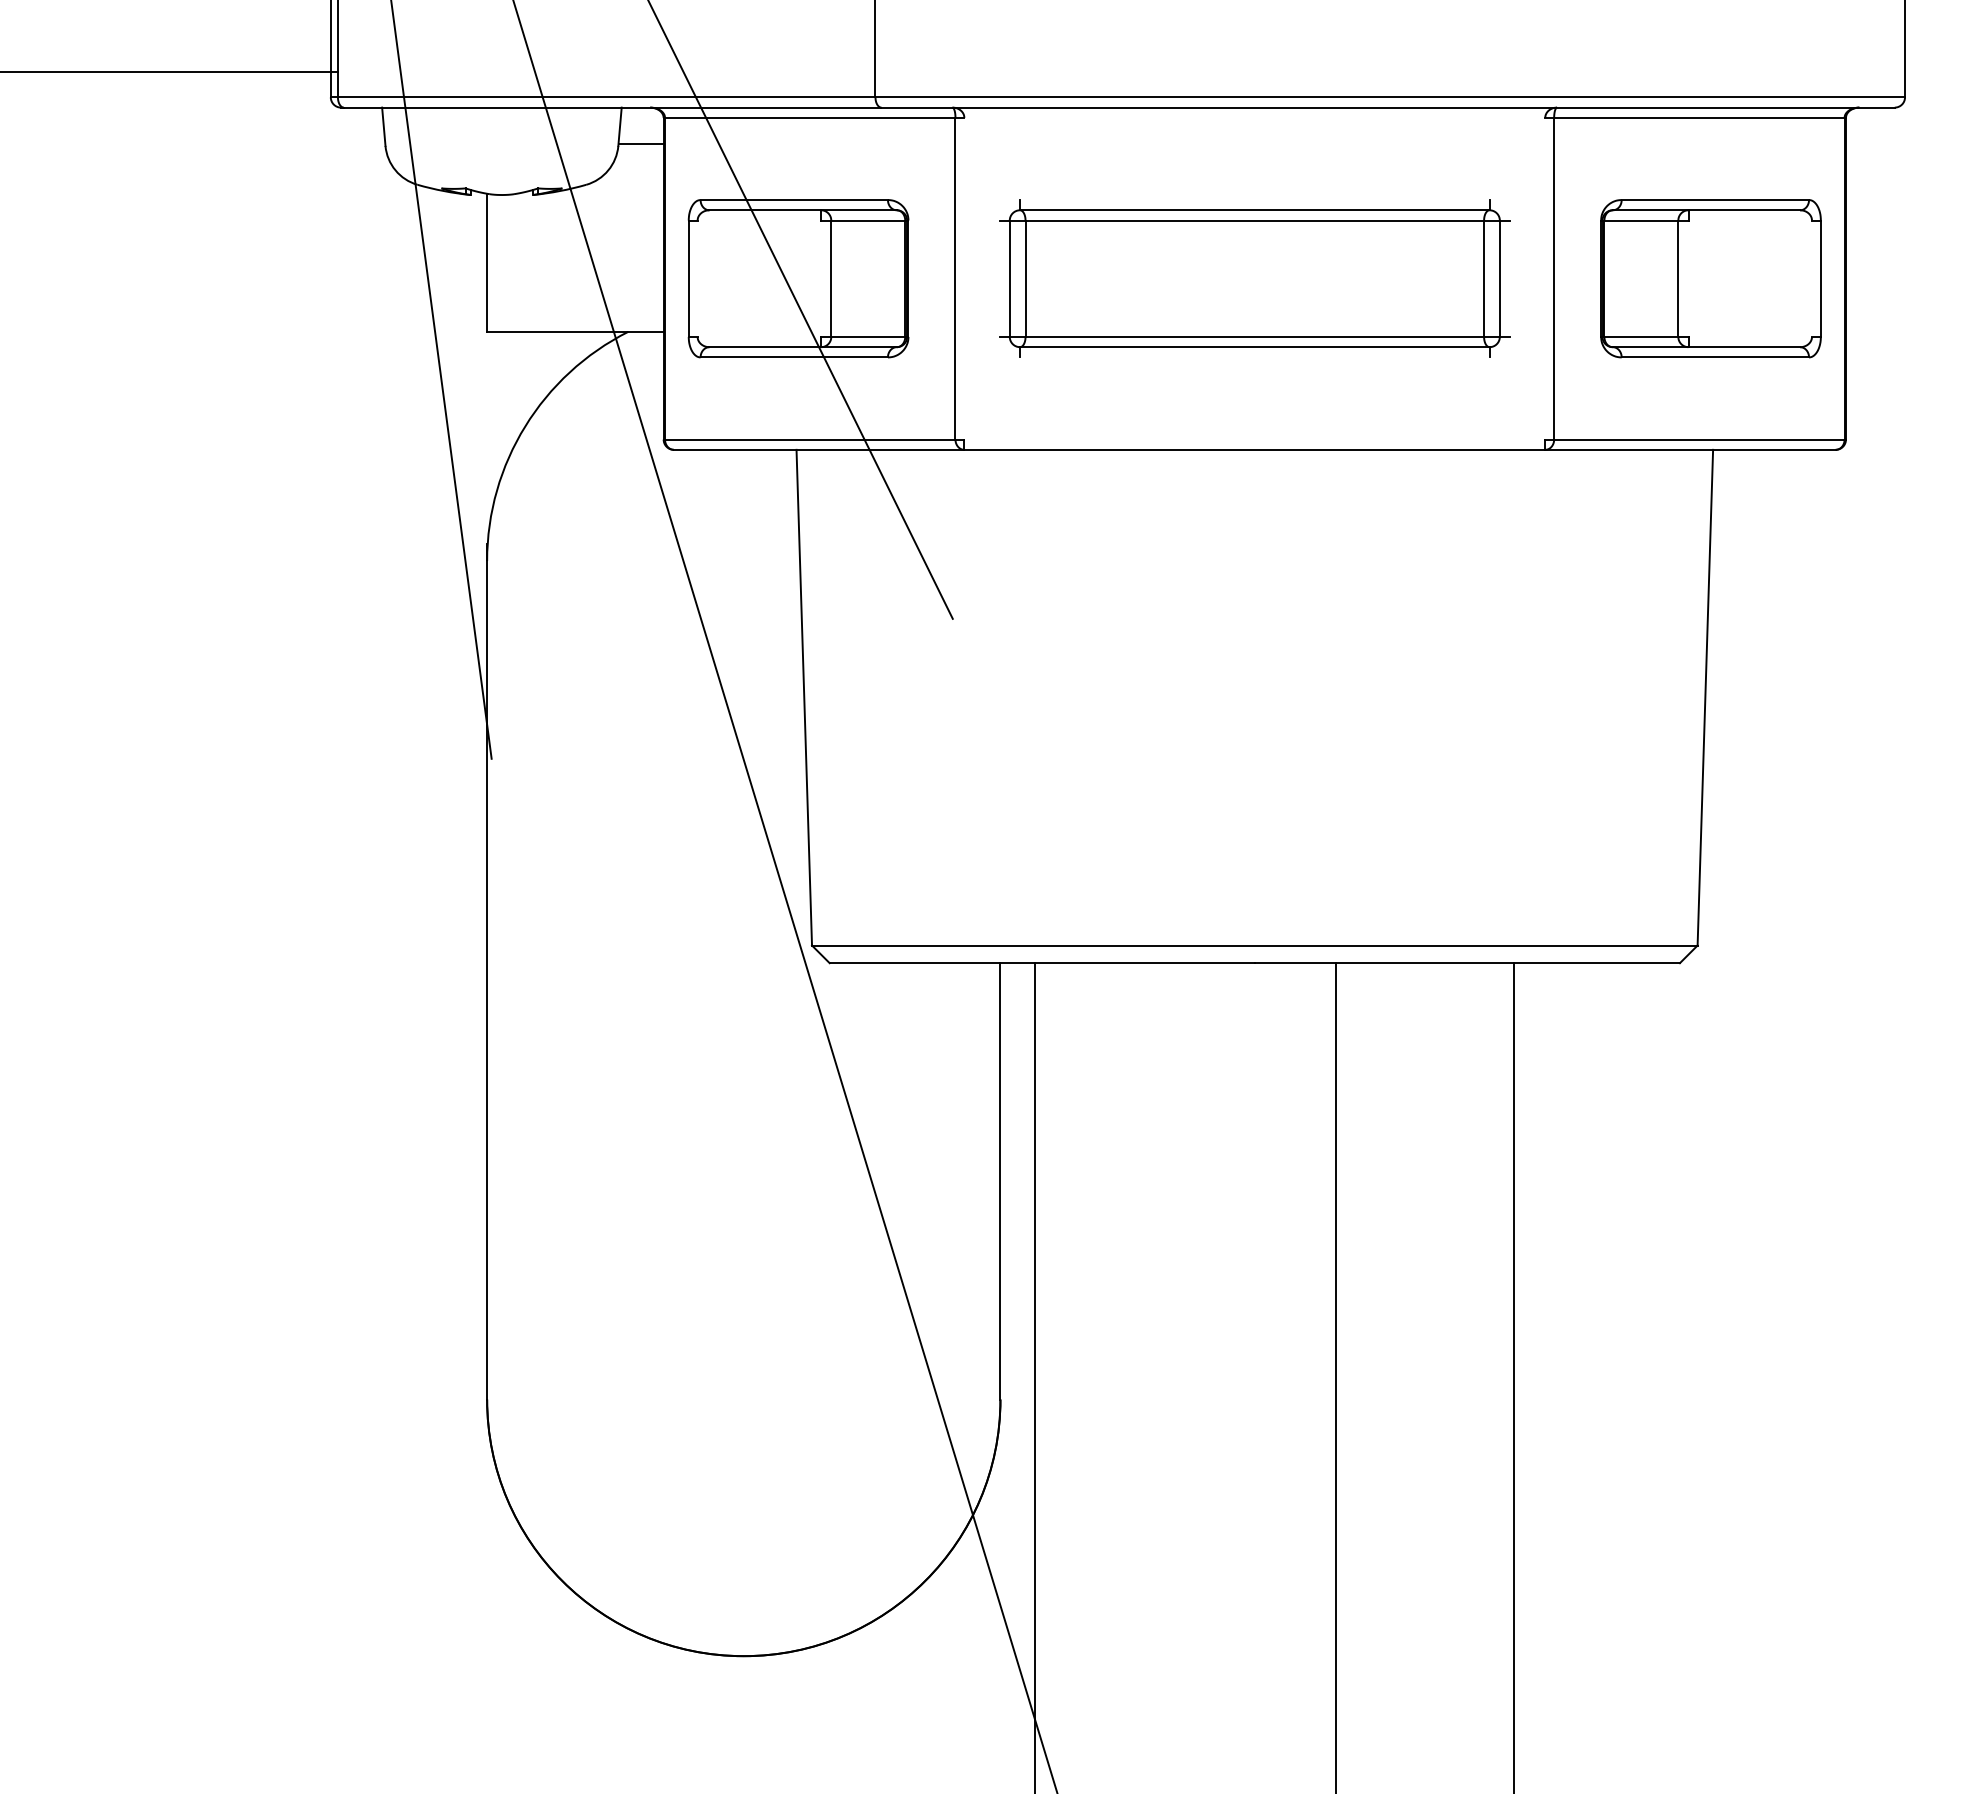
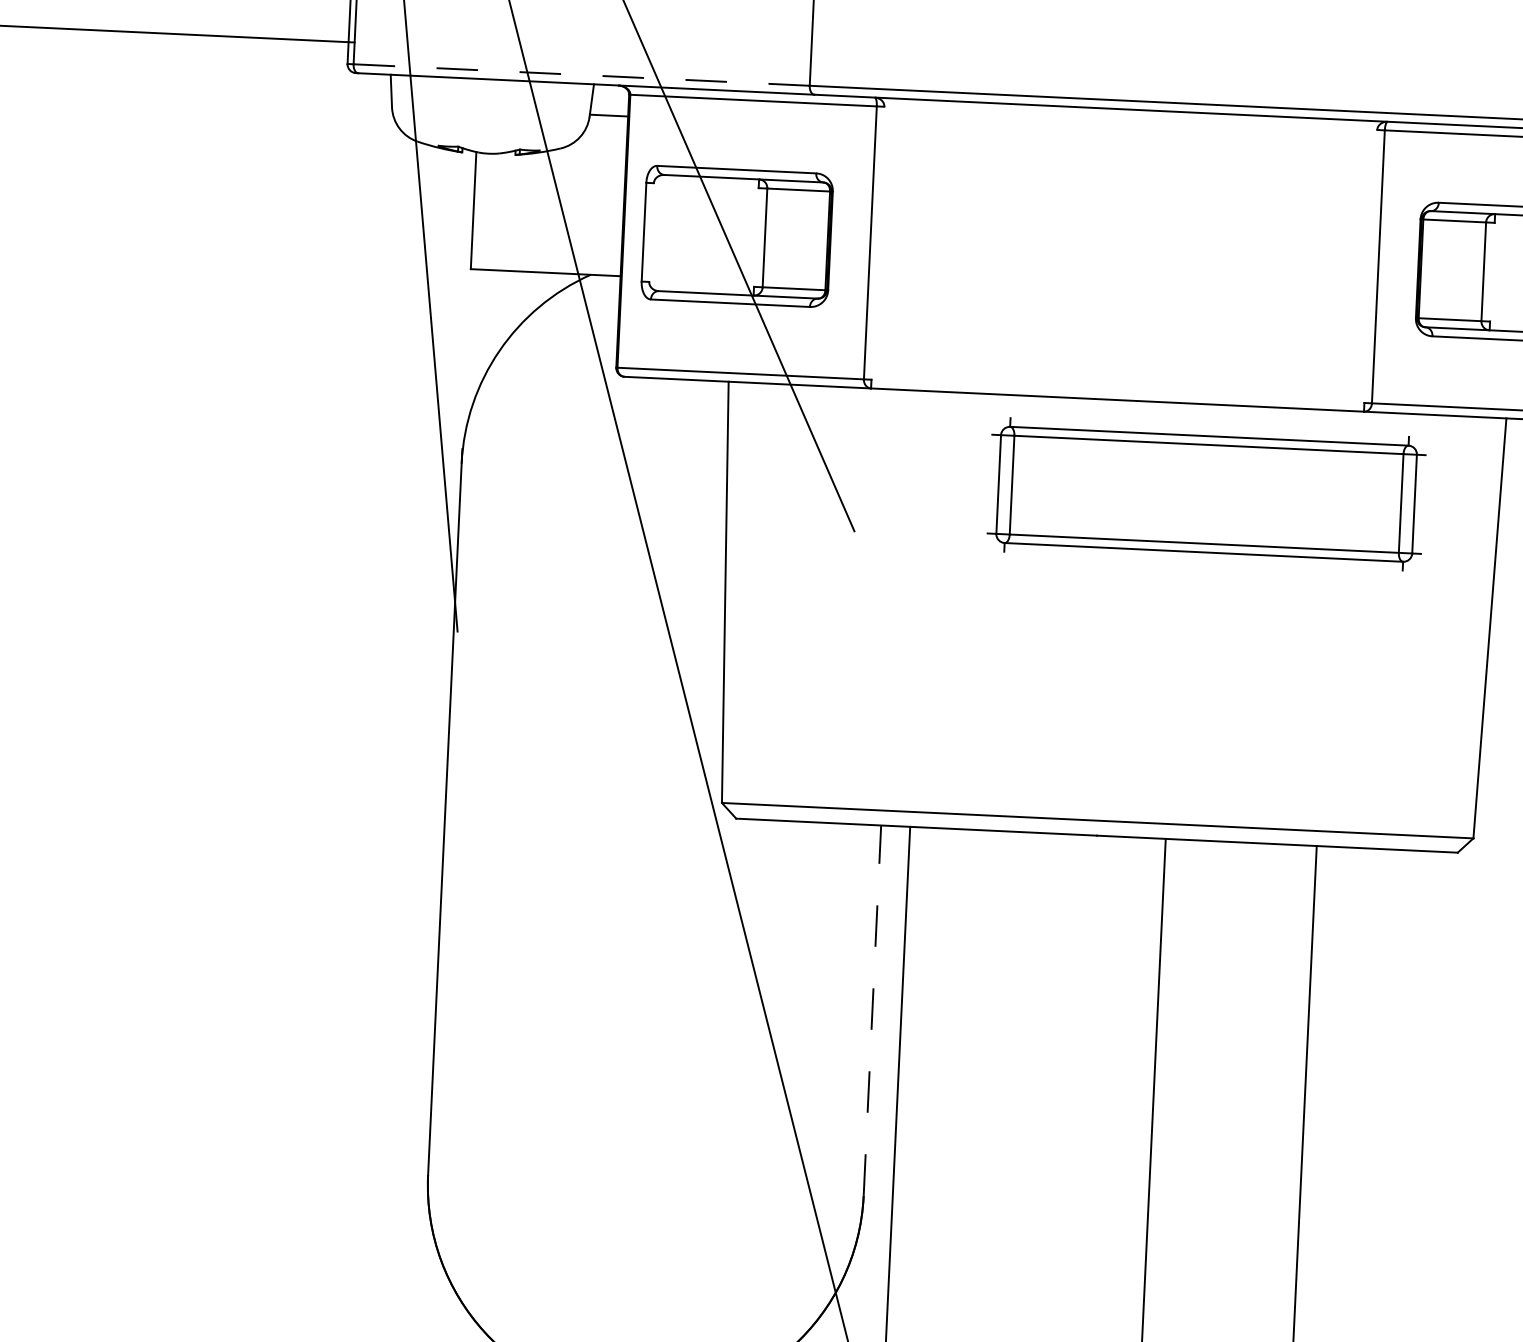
line: (606, 97) -> (581, 75), solid -> dashed
part: (1254, 278) -> (1206, 494), moved
line: (1000, 1180) -> (872, 1009), solid -> dashed

